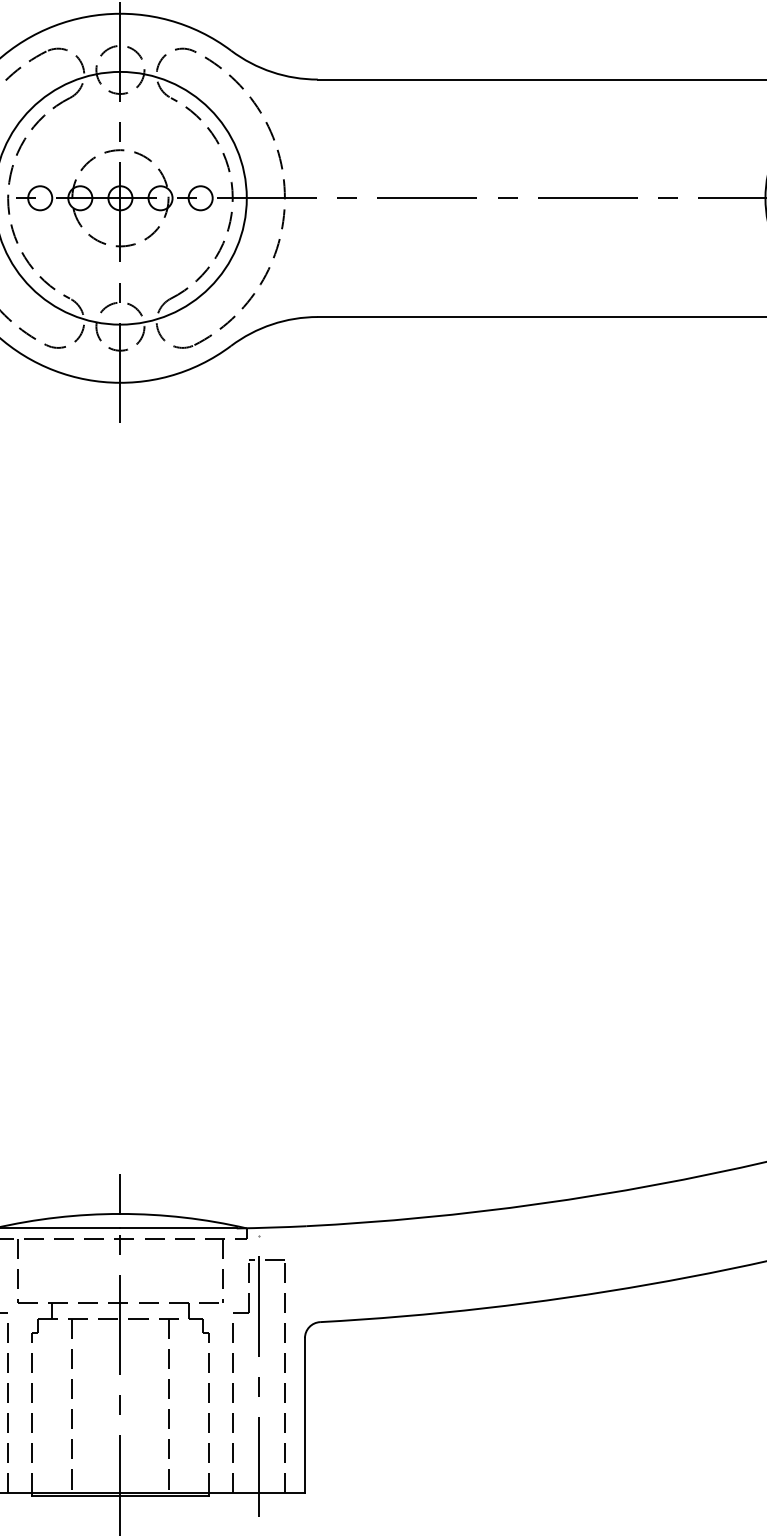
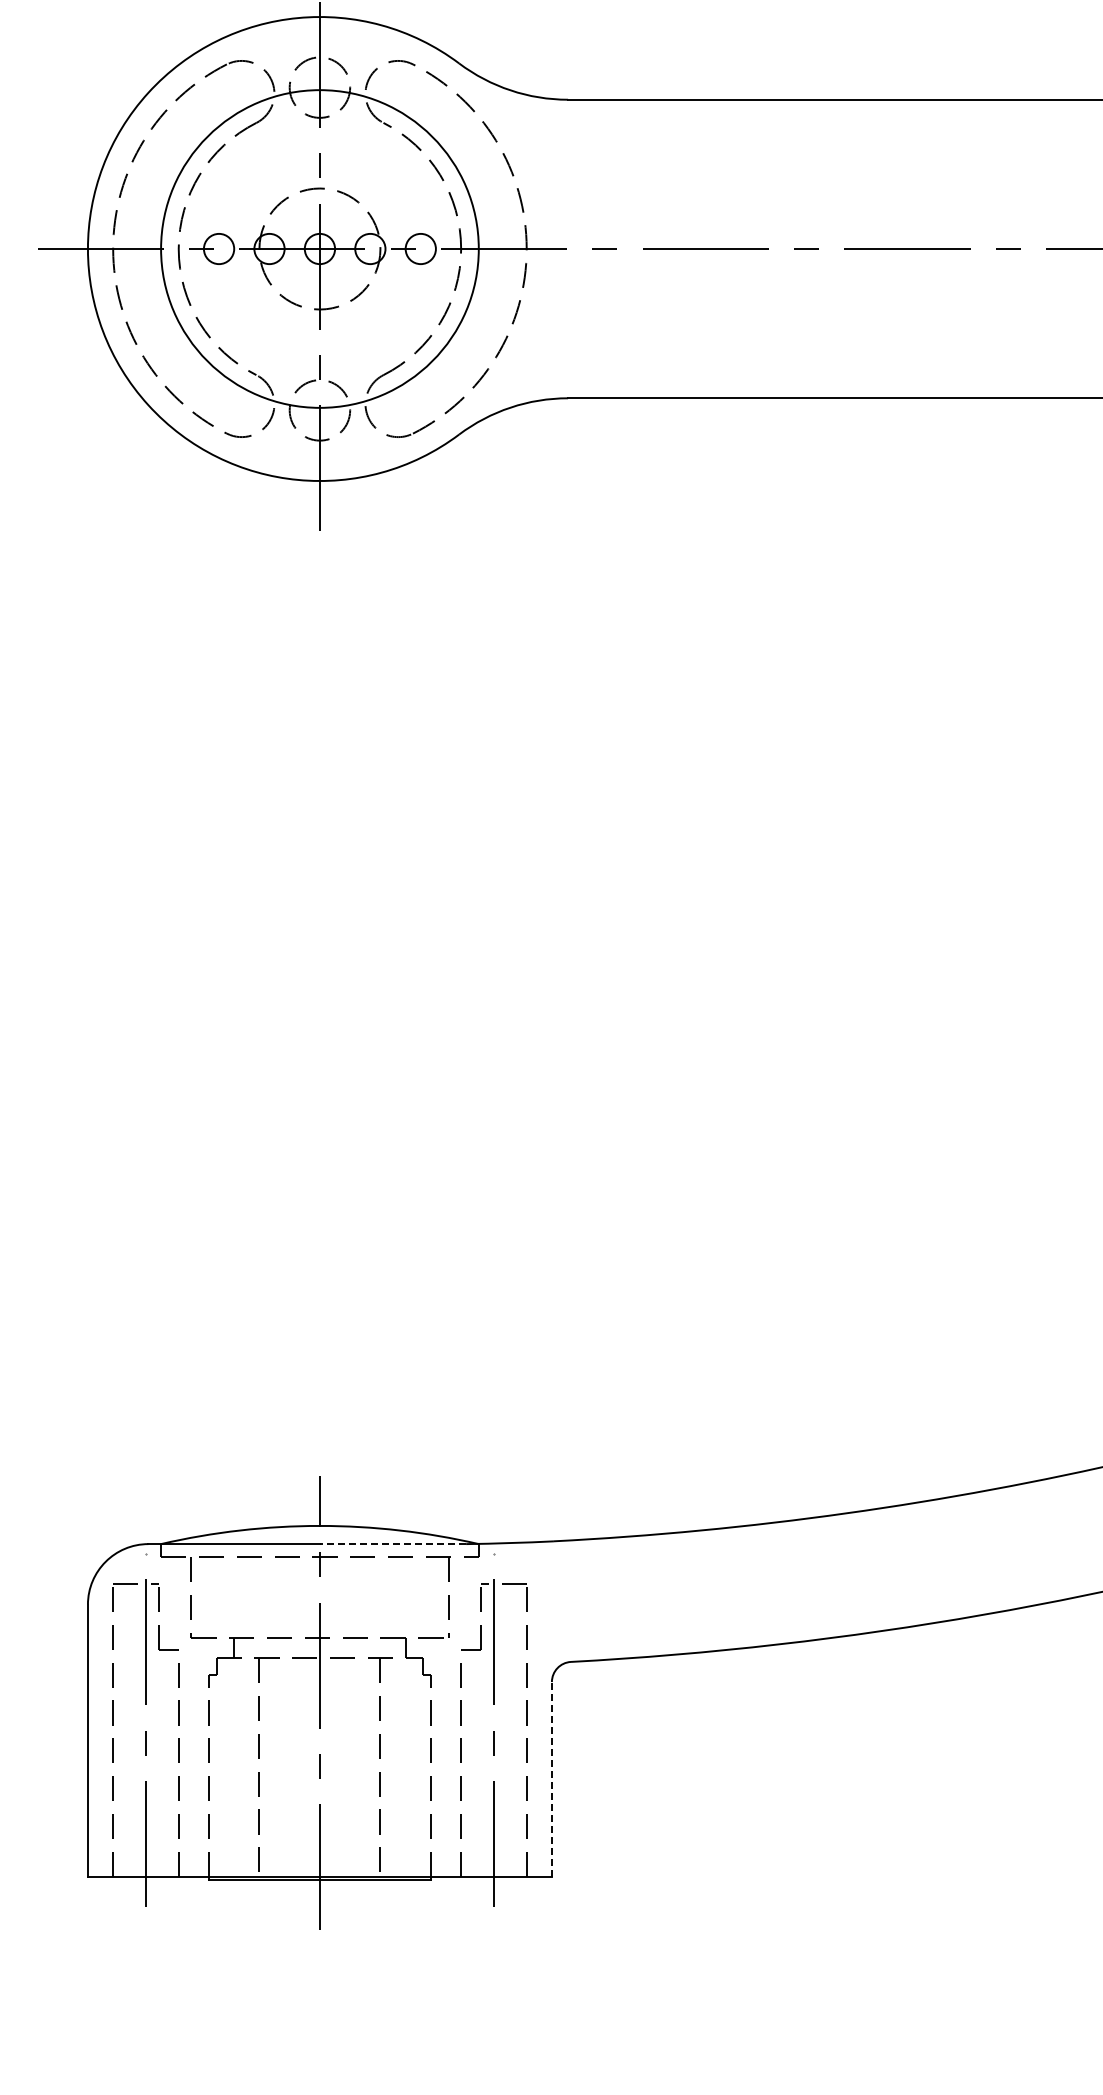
line: (178, 1228) -> (392, 1544), solid -> dashed
line: (304, 1415) -> (551, 1779), solid -> dashed

